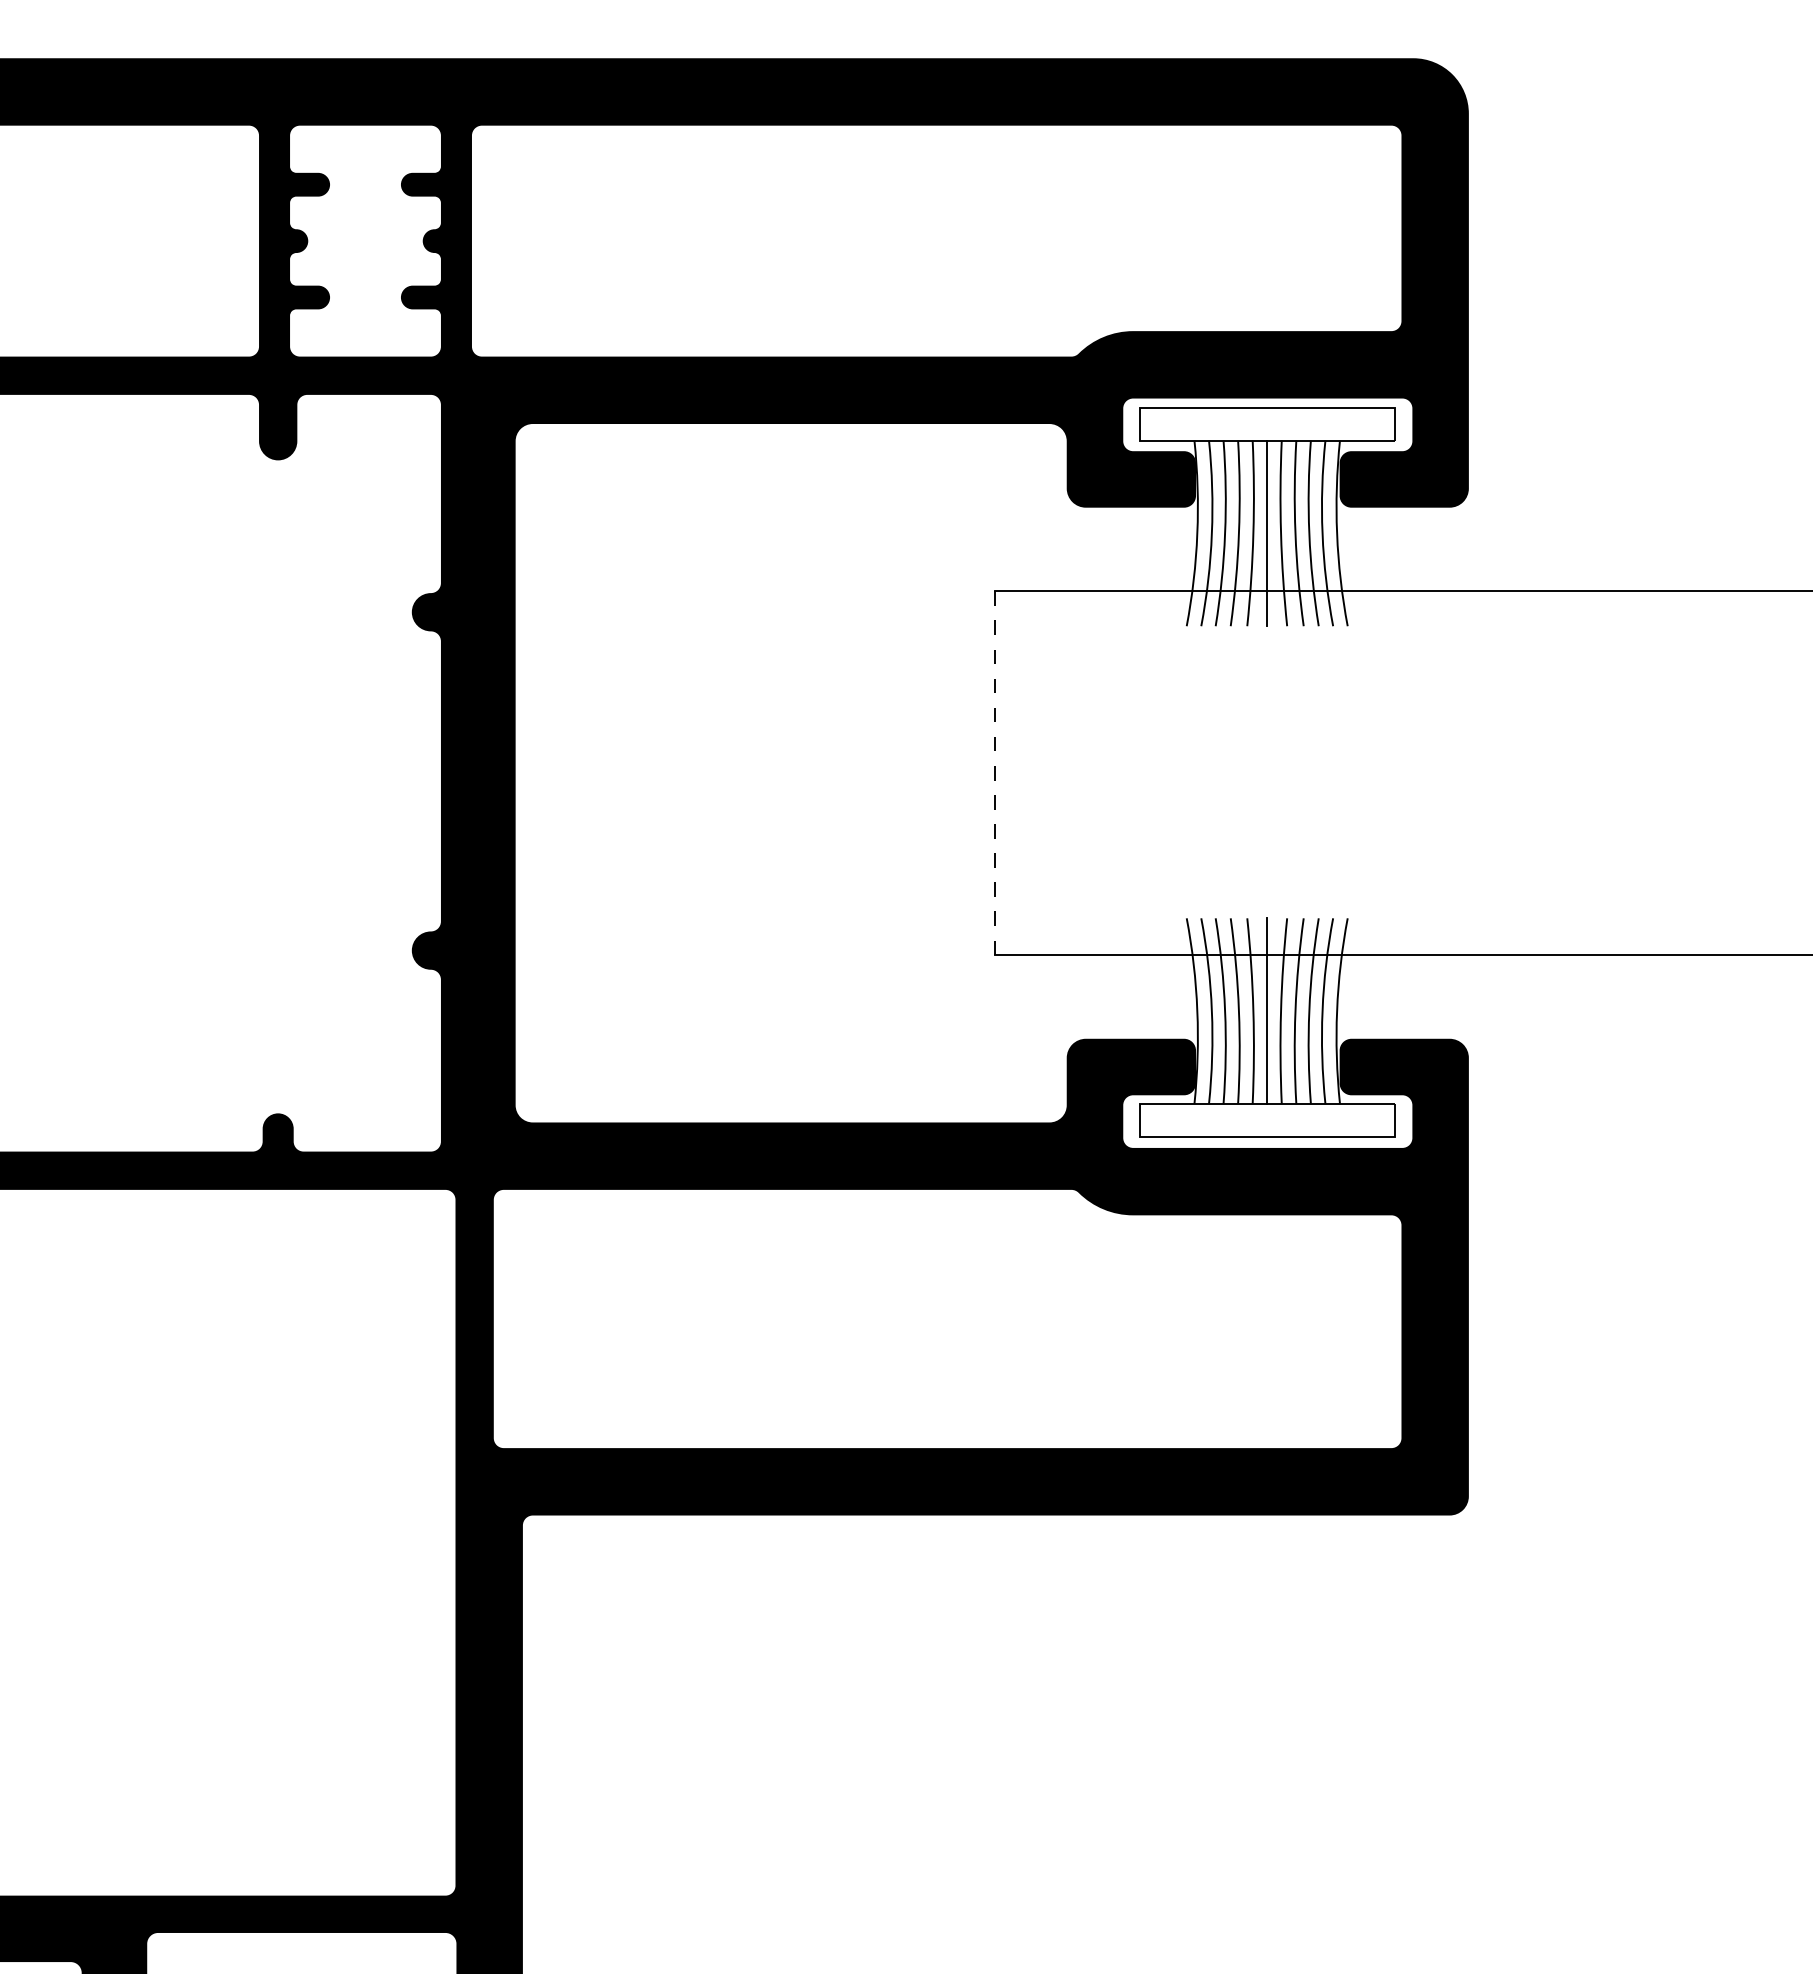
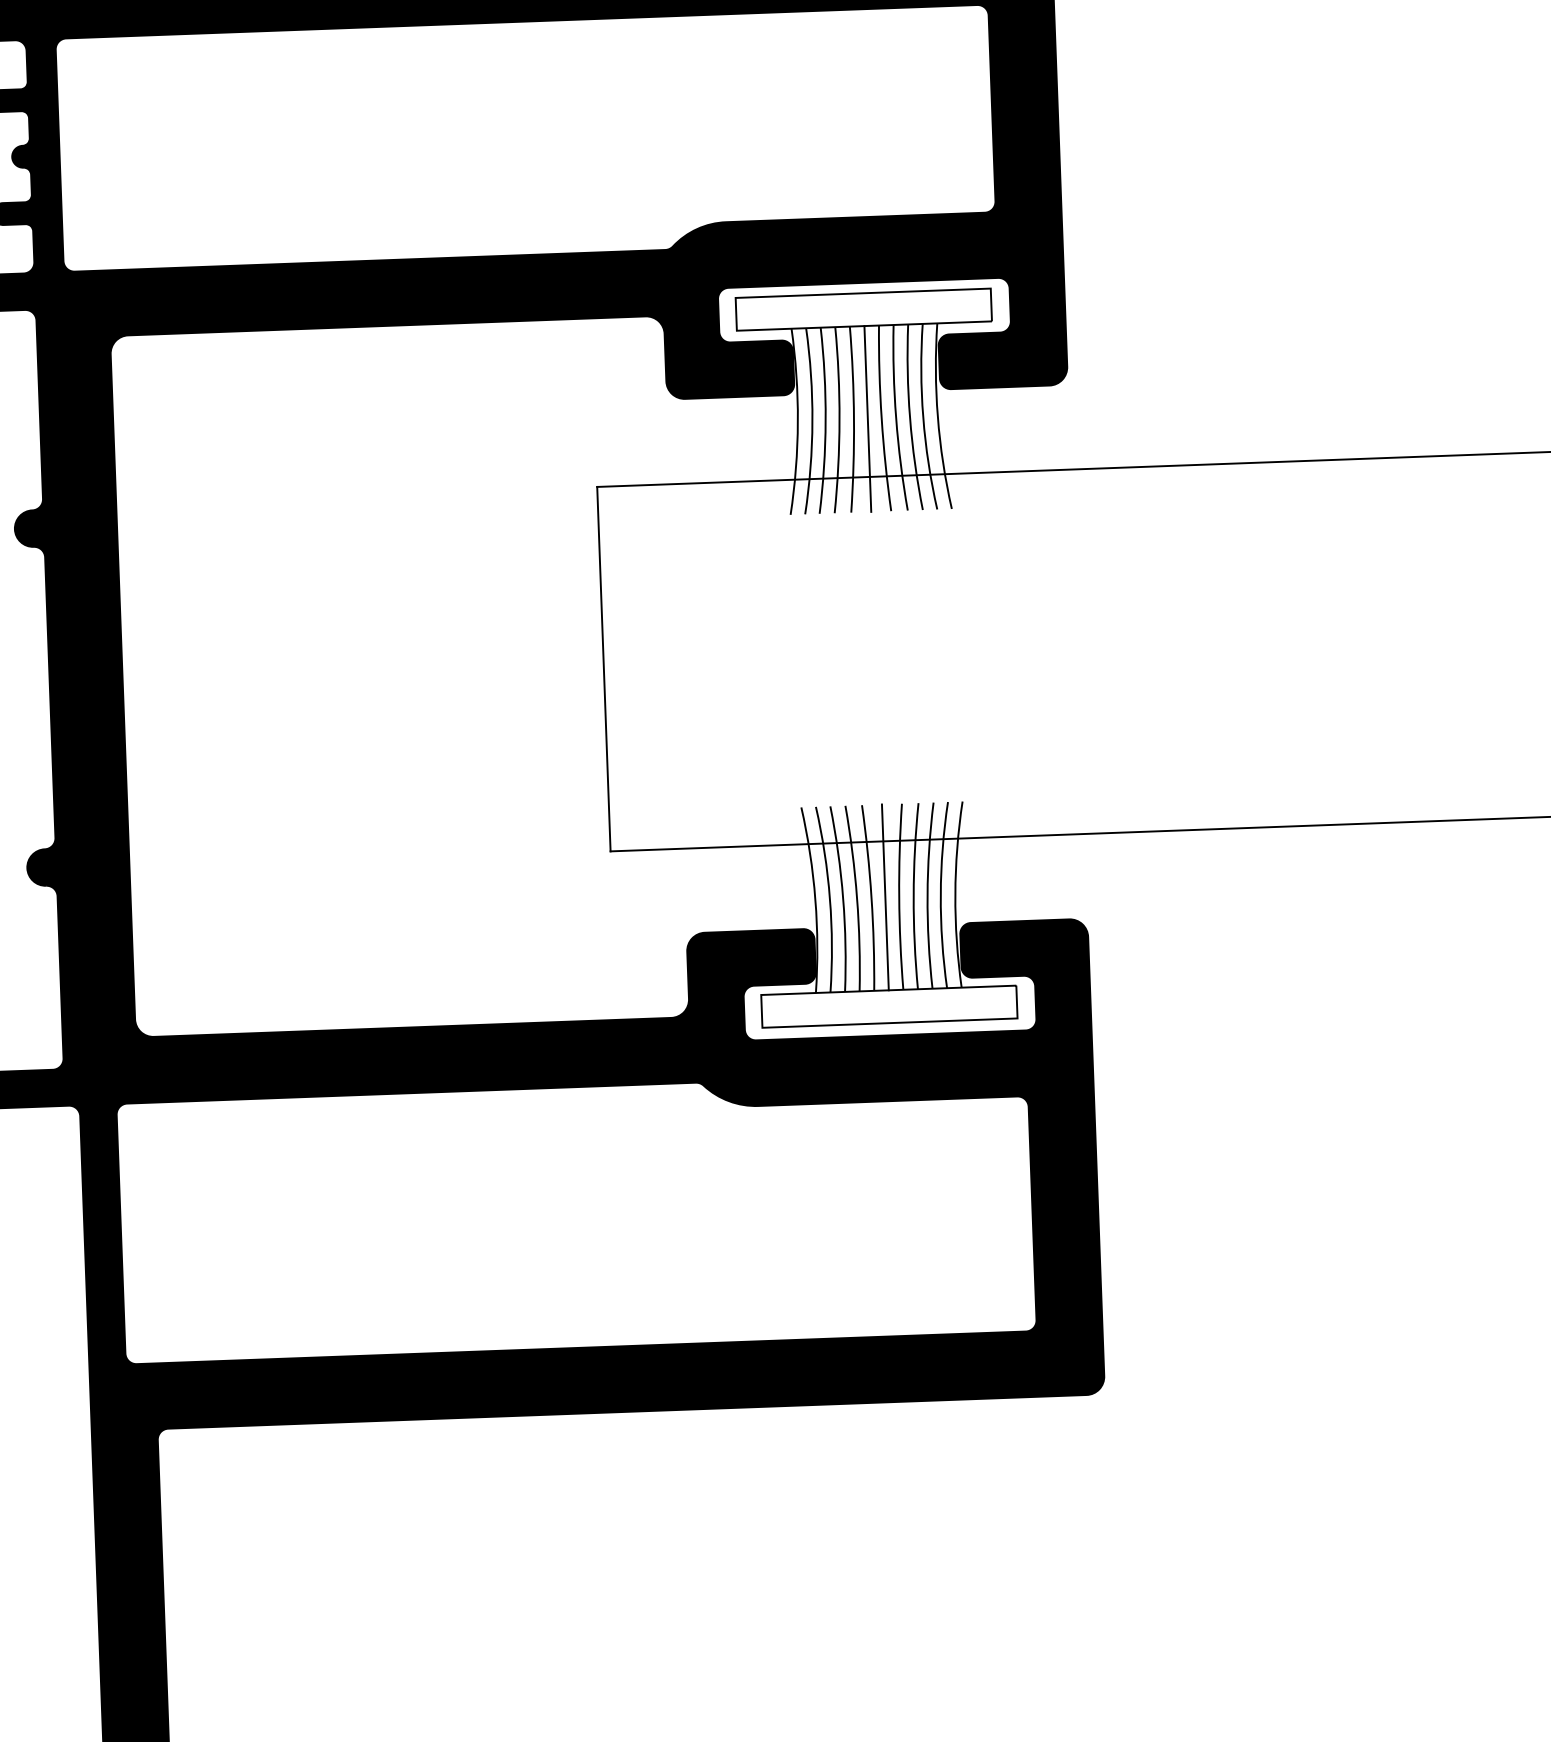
line: (994, 773) -> (603, 669), dashed -> solid

